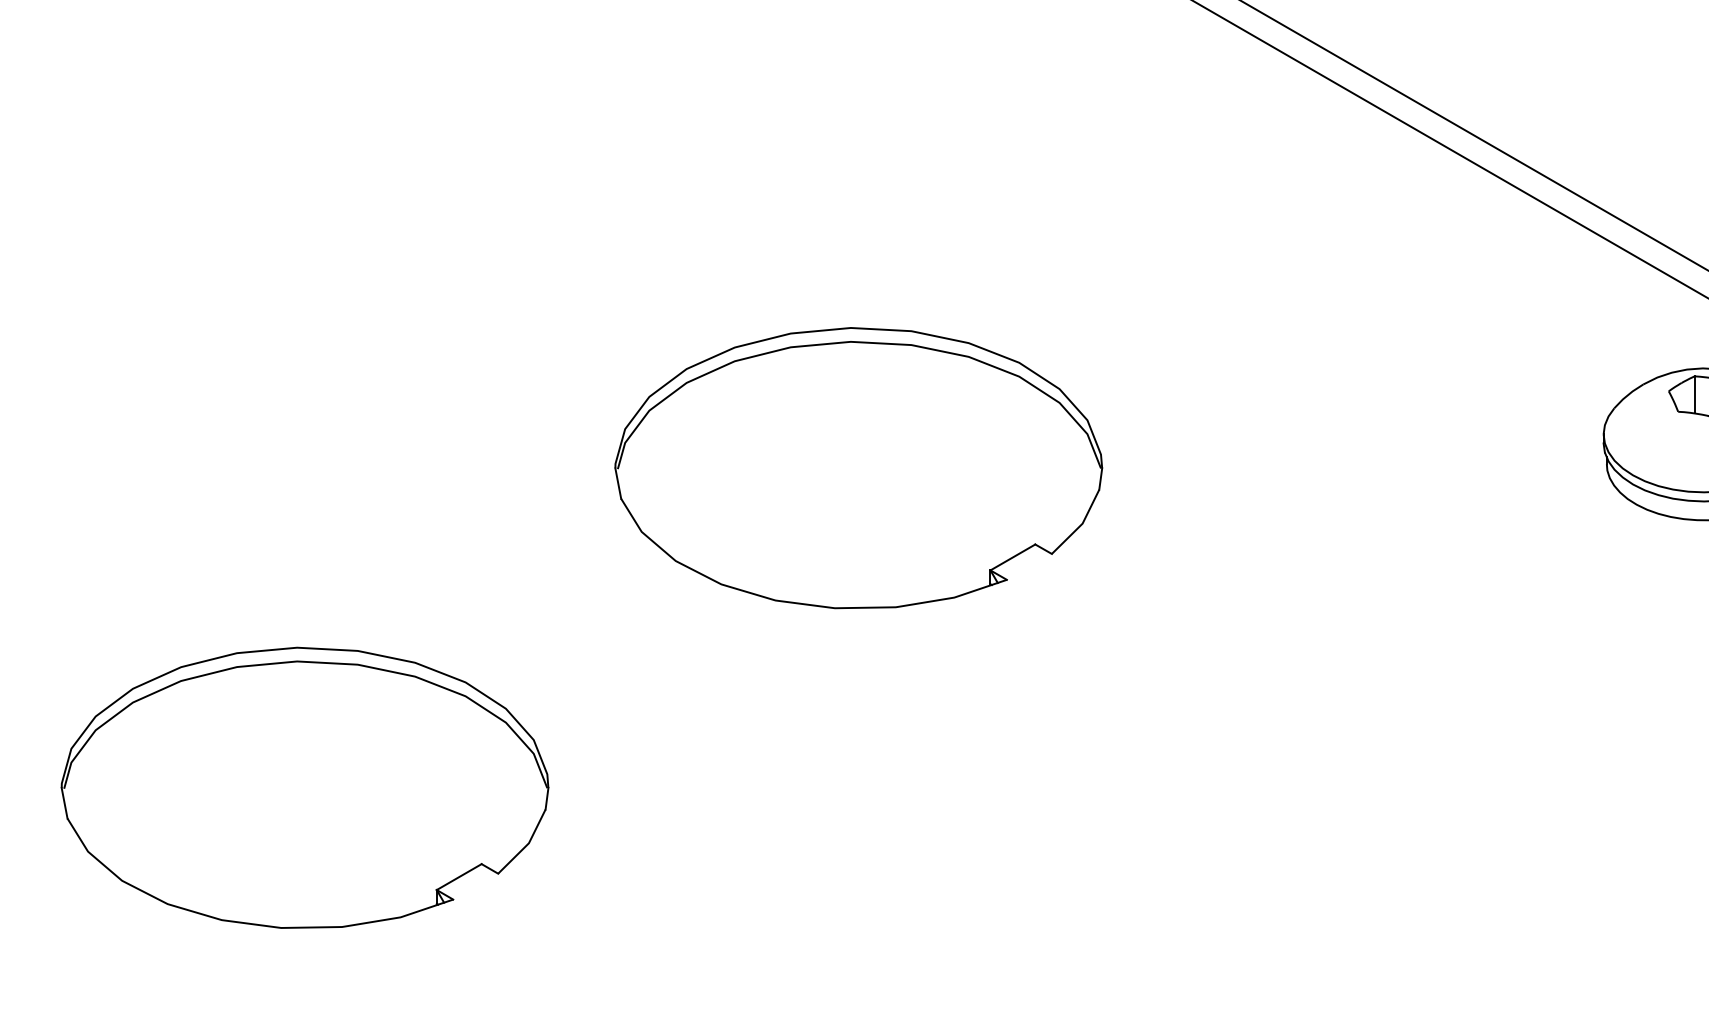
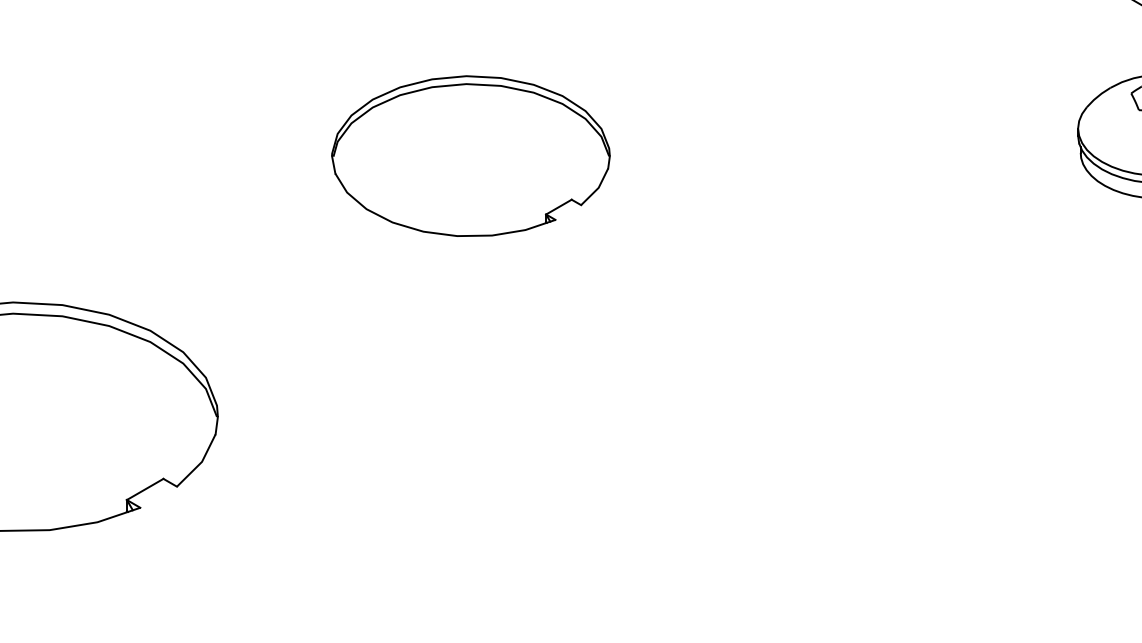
part: (858, 468) -> (470, 156), size x0.7

